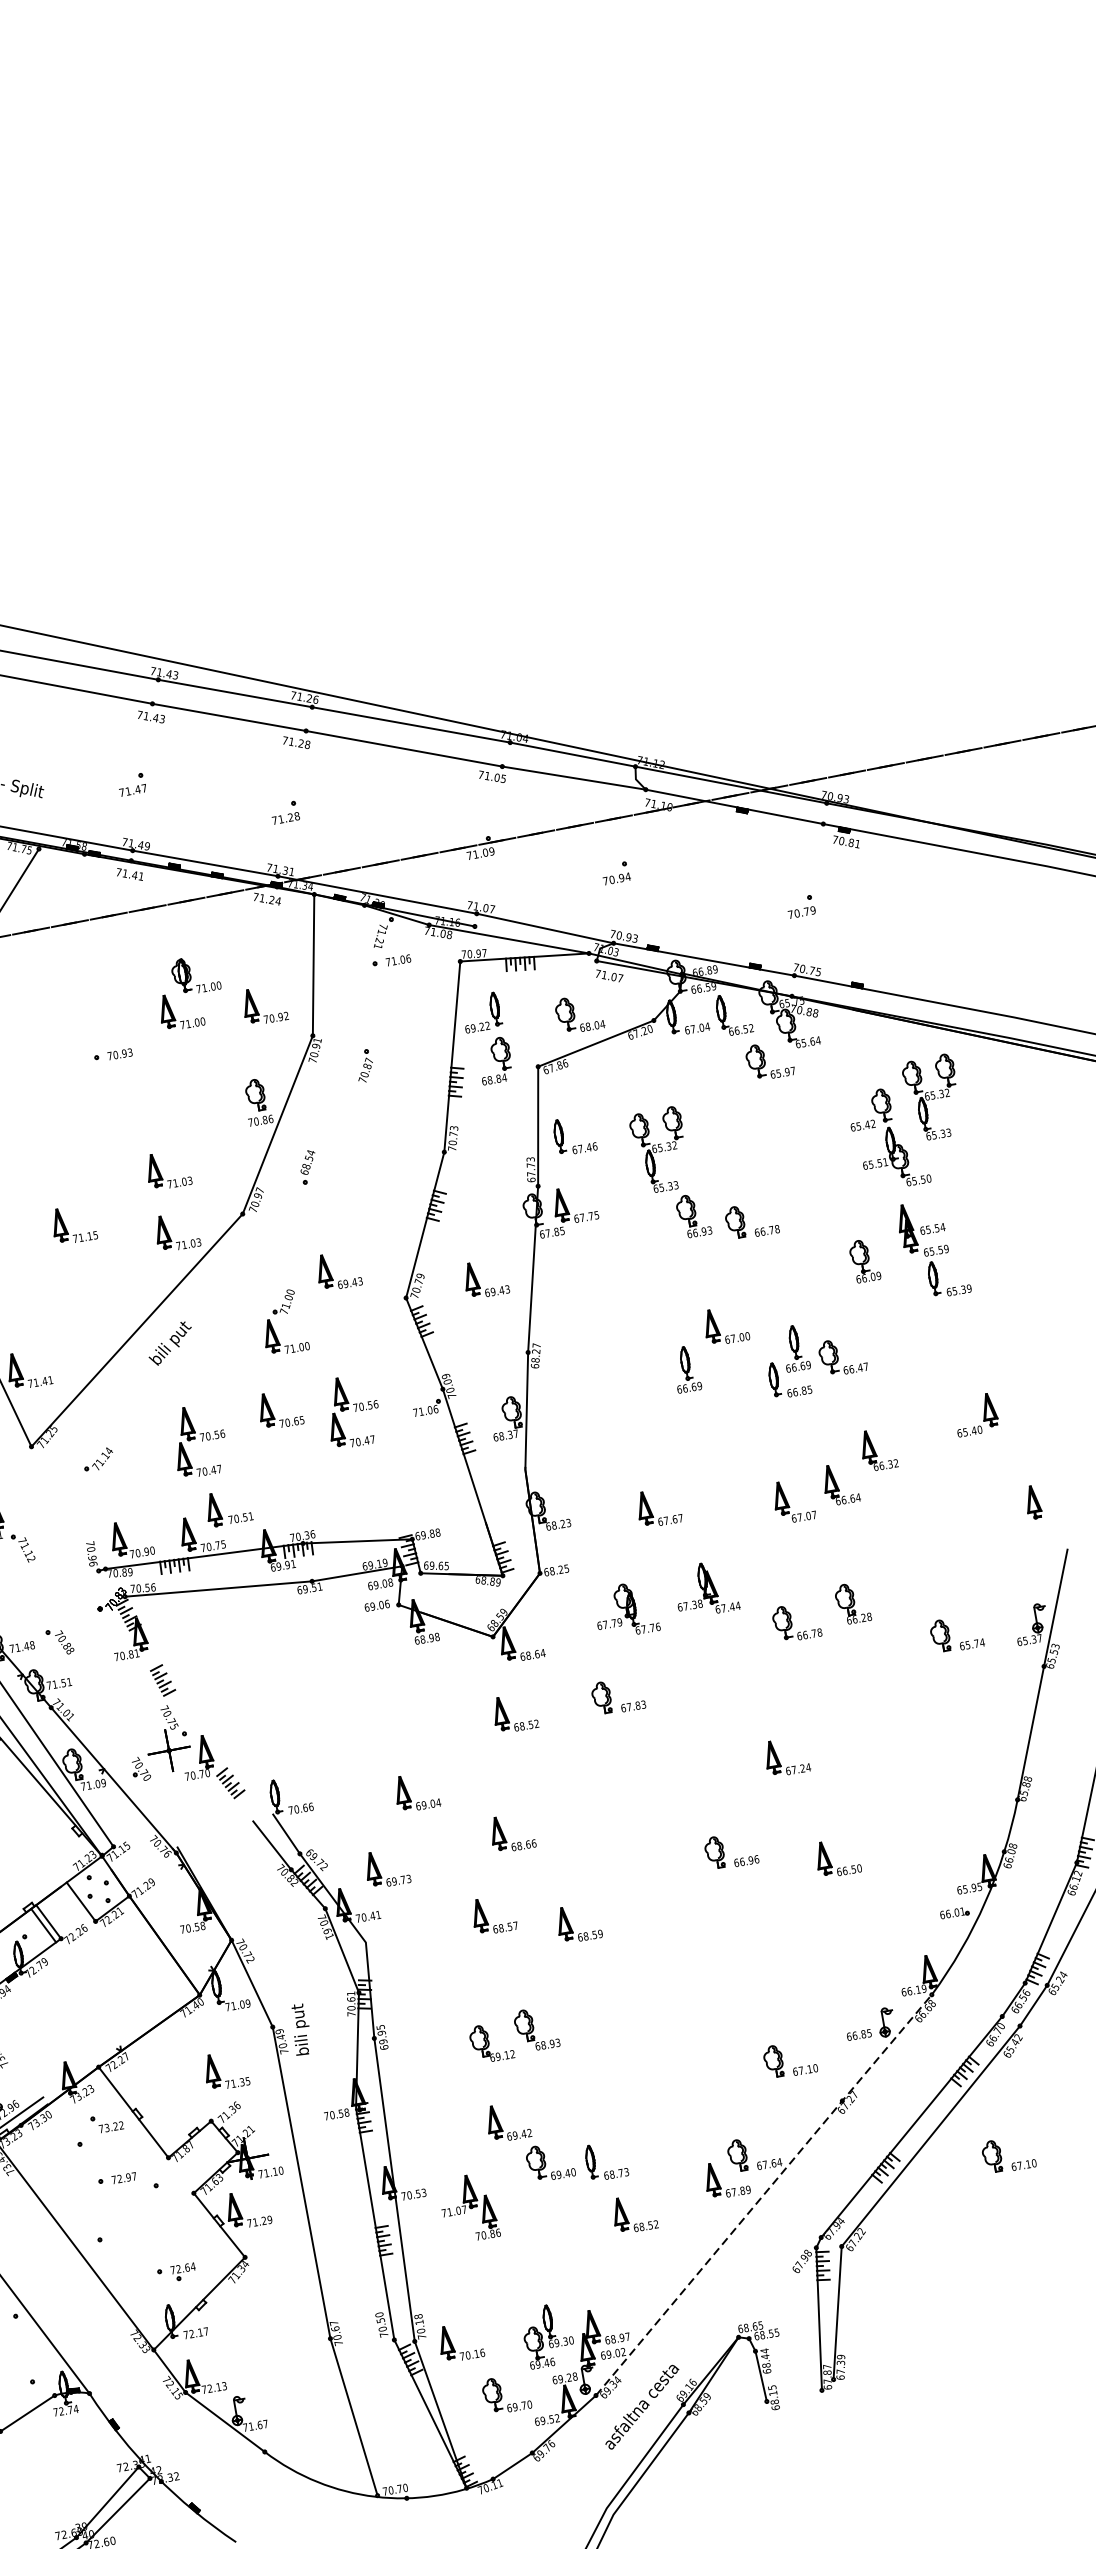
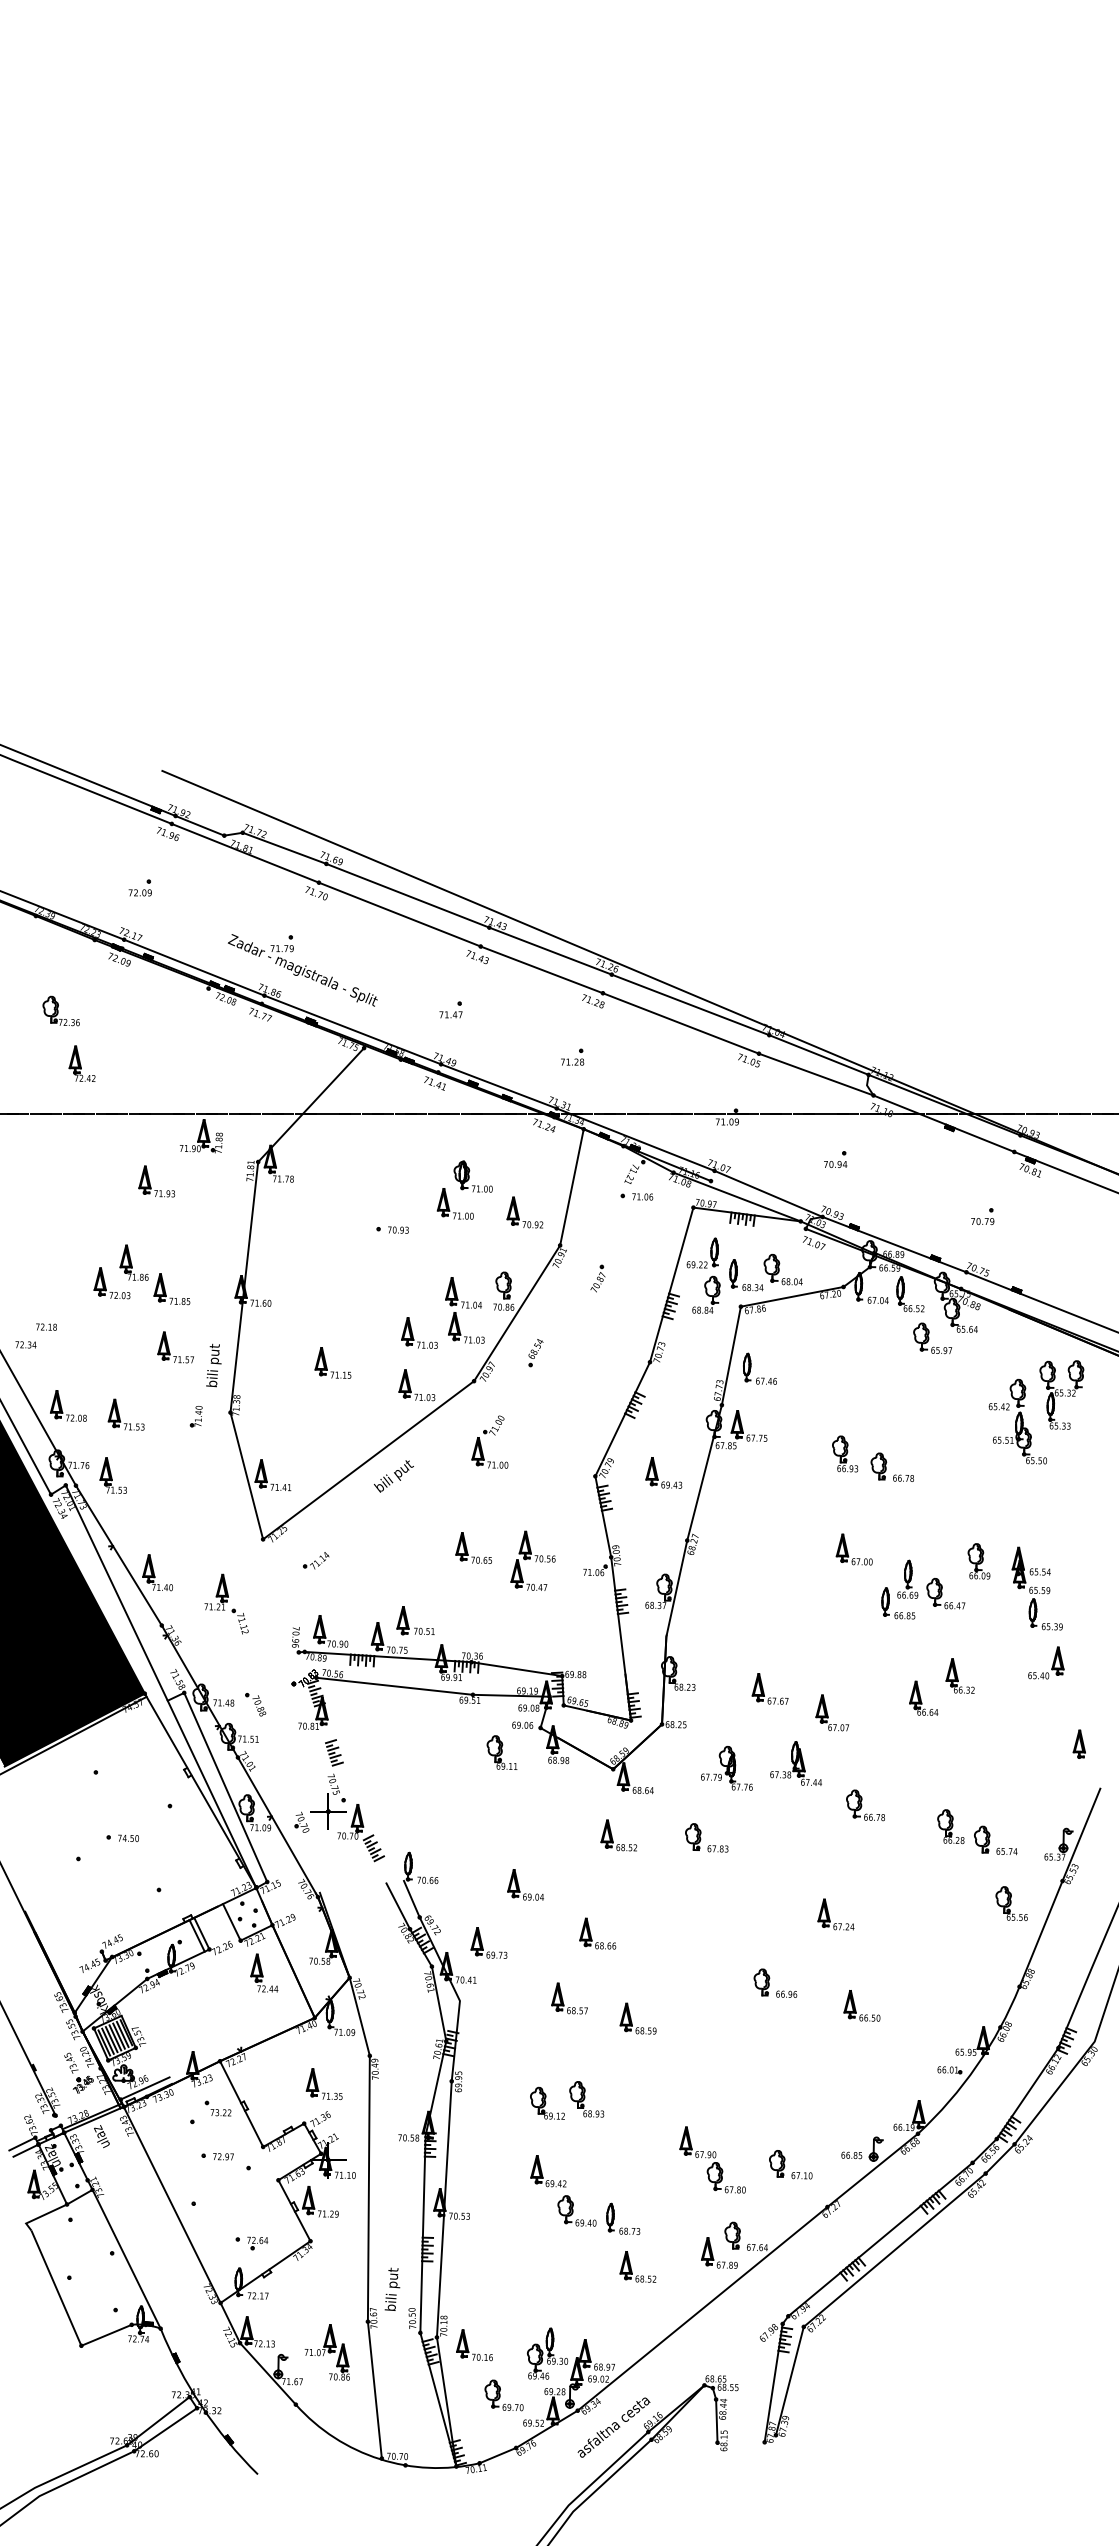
part: (527, 1030) -> (737, 1275), added
part: (215, 1133) -> (464, 1310), added
part: (660, 1149) -> (828, 1394), removed
part: (932, 1249) -> (1036, 1588), moved
part: (863, 1261) -> (978, 1561), moved
part: (330, 1272) -> (537, 1443), removed
part: (280, 1312) -> (489, 1433), moved
part: (685, 1368) -> (814, 1578), removed
part: (198, 1440) -> (401, 1560), removed
part: (792, 1500) -> (831, 1712), moved
part: (852, 1603) -> (950, 1826), moved
part: (358, 1642) -> (501, 1752), added
part: (989, 1704) -> (1011, 1903), added
part: (130, 1953) -> (264, 1972), added
text: (300, 2028) -> (392, 2288), moved
part: (697, 2071) -> (712, 2159), added
part: (1008, 2154) -> (955, 2277), removed
line: (764, 2194) -> (748, 2271), dashed -> solid
part: (467, 2208) -> (326, 2352), moved

